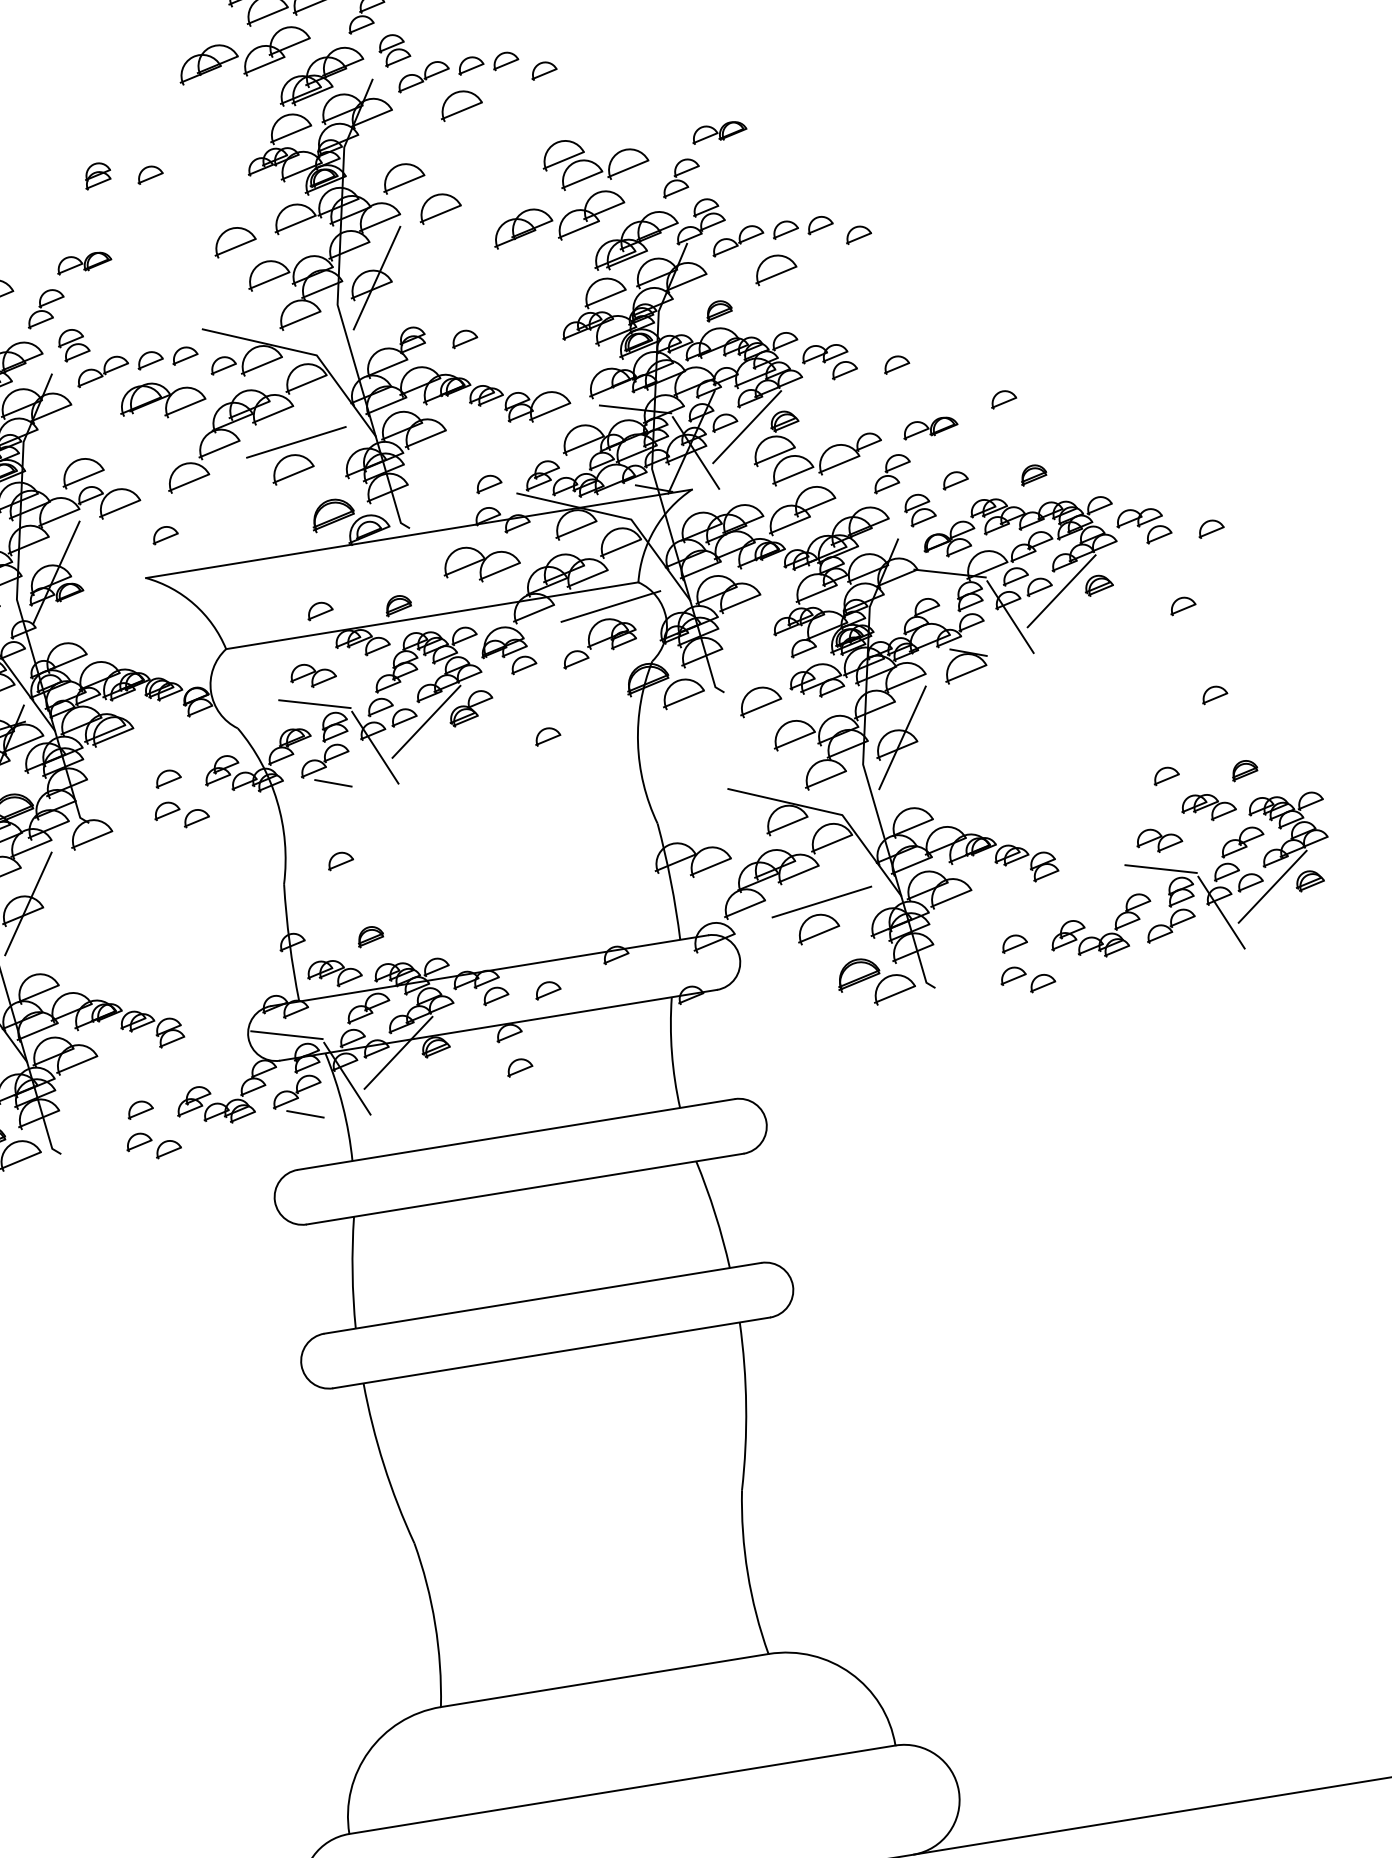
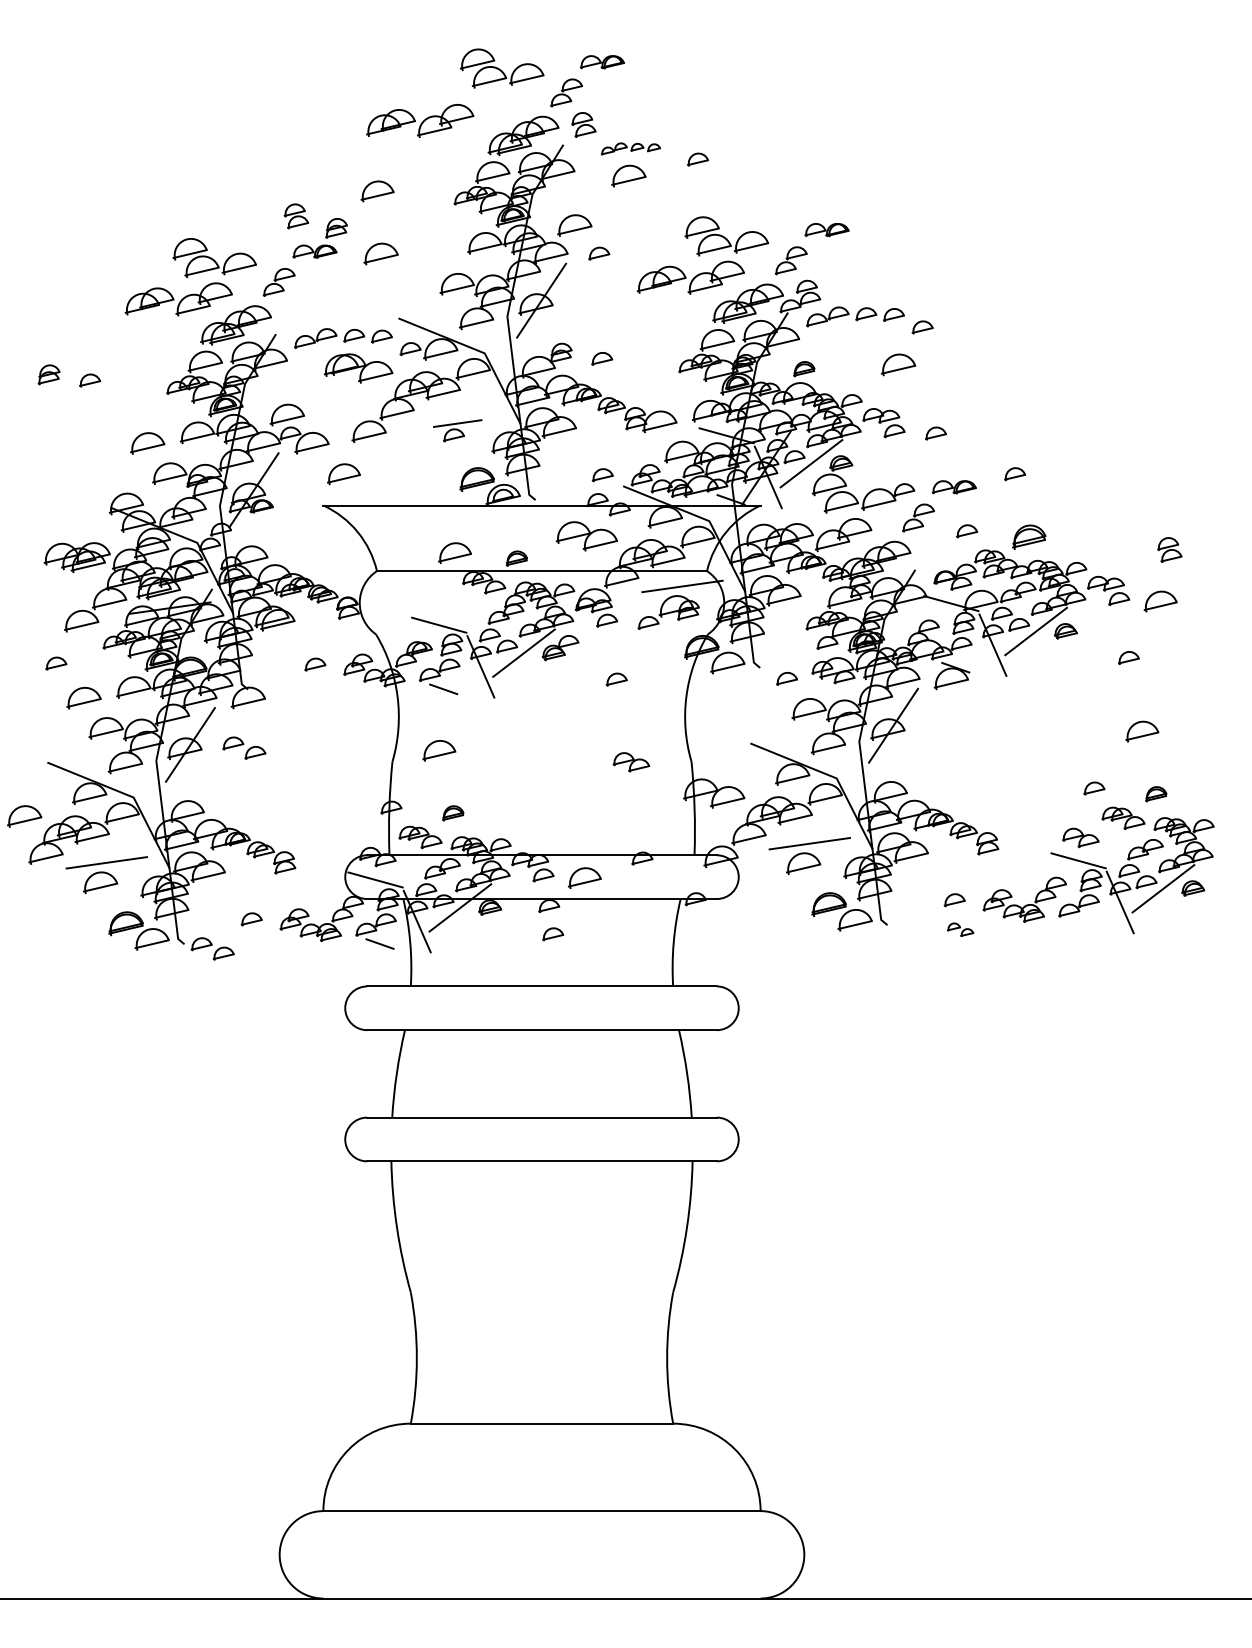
part: (244, 54) -> (420, 120), moved
part: (457, 70) -> (630, 148), size x0.6
part: (149, 173) -> (377, 190), size x1.6
part: (97, 175) -> (336, 228), moved
part: (438, 207) -> (598, 253), size x0.6
part: (233, 240) -> (380, 253), moved
part: (775, 268) -> (898, 364), moved
part: (72, 345) -> (295, 216), moved
part: (298, 457) -> (457, 430), size x0.6
part: (1032, 474) -> (1028, 536), size x1.6
part: (919, 509) -> (1169, 549), moved
part: (1210, 528) -> (1160, 601), size x1.6
part: (164, 535) -> (343, 474), size x1.6
part: (319, 610) -> (454, 552), size x1.6
part: (313, 675) -> (631, 762), moved
part: (1214, 694) -> (1142, 731), size x1.6
part: (759, 700) -> (786, 678), size x0.6
part: (181, 813) -> (244, 747), moved
part: (340, 860) -> (439, 750), size x1.6
part: (1027, 978) -> (960, 929), size x0.6
part: (547, 989) -> (584, 877), size x1.6
part: (153, 1144) -> (212, 948), moved

